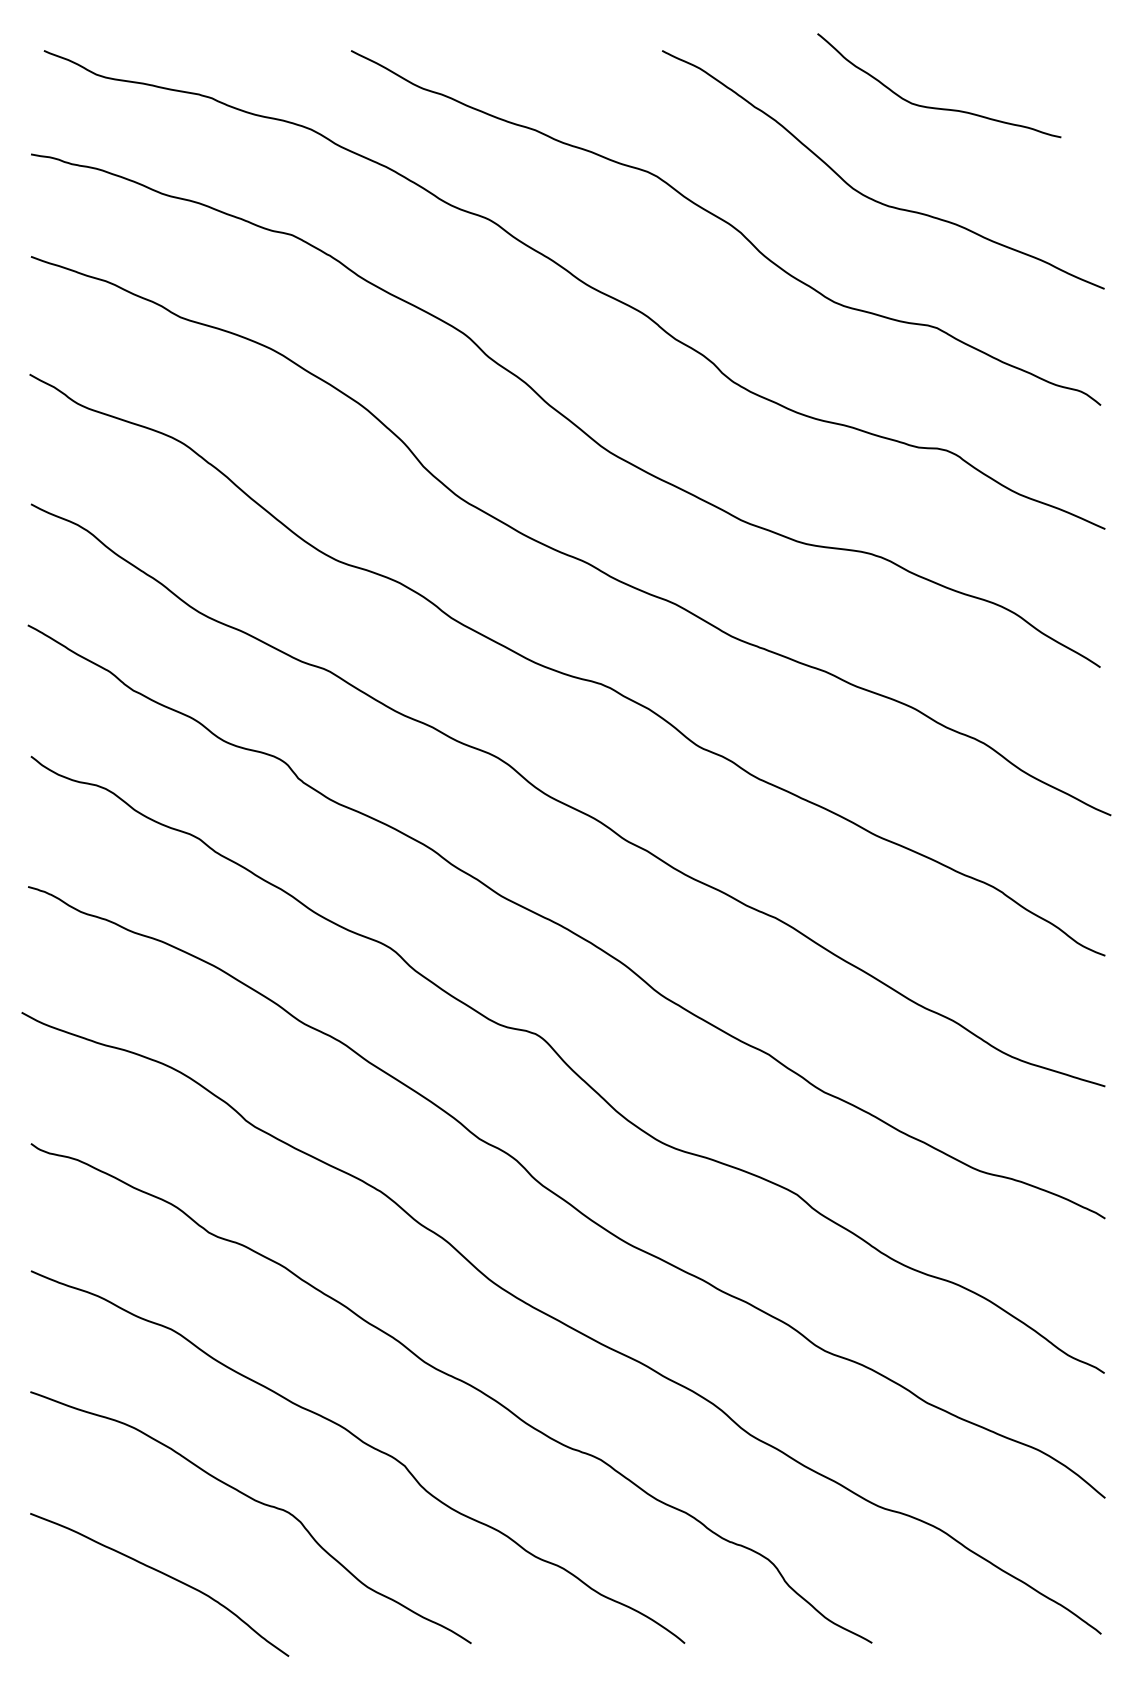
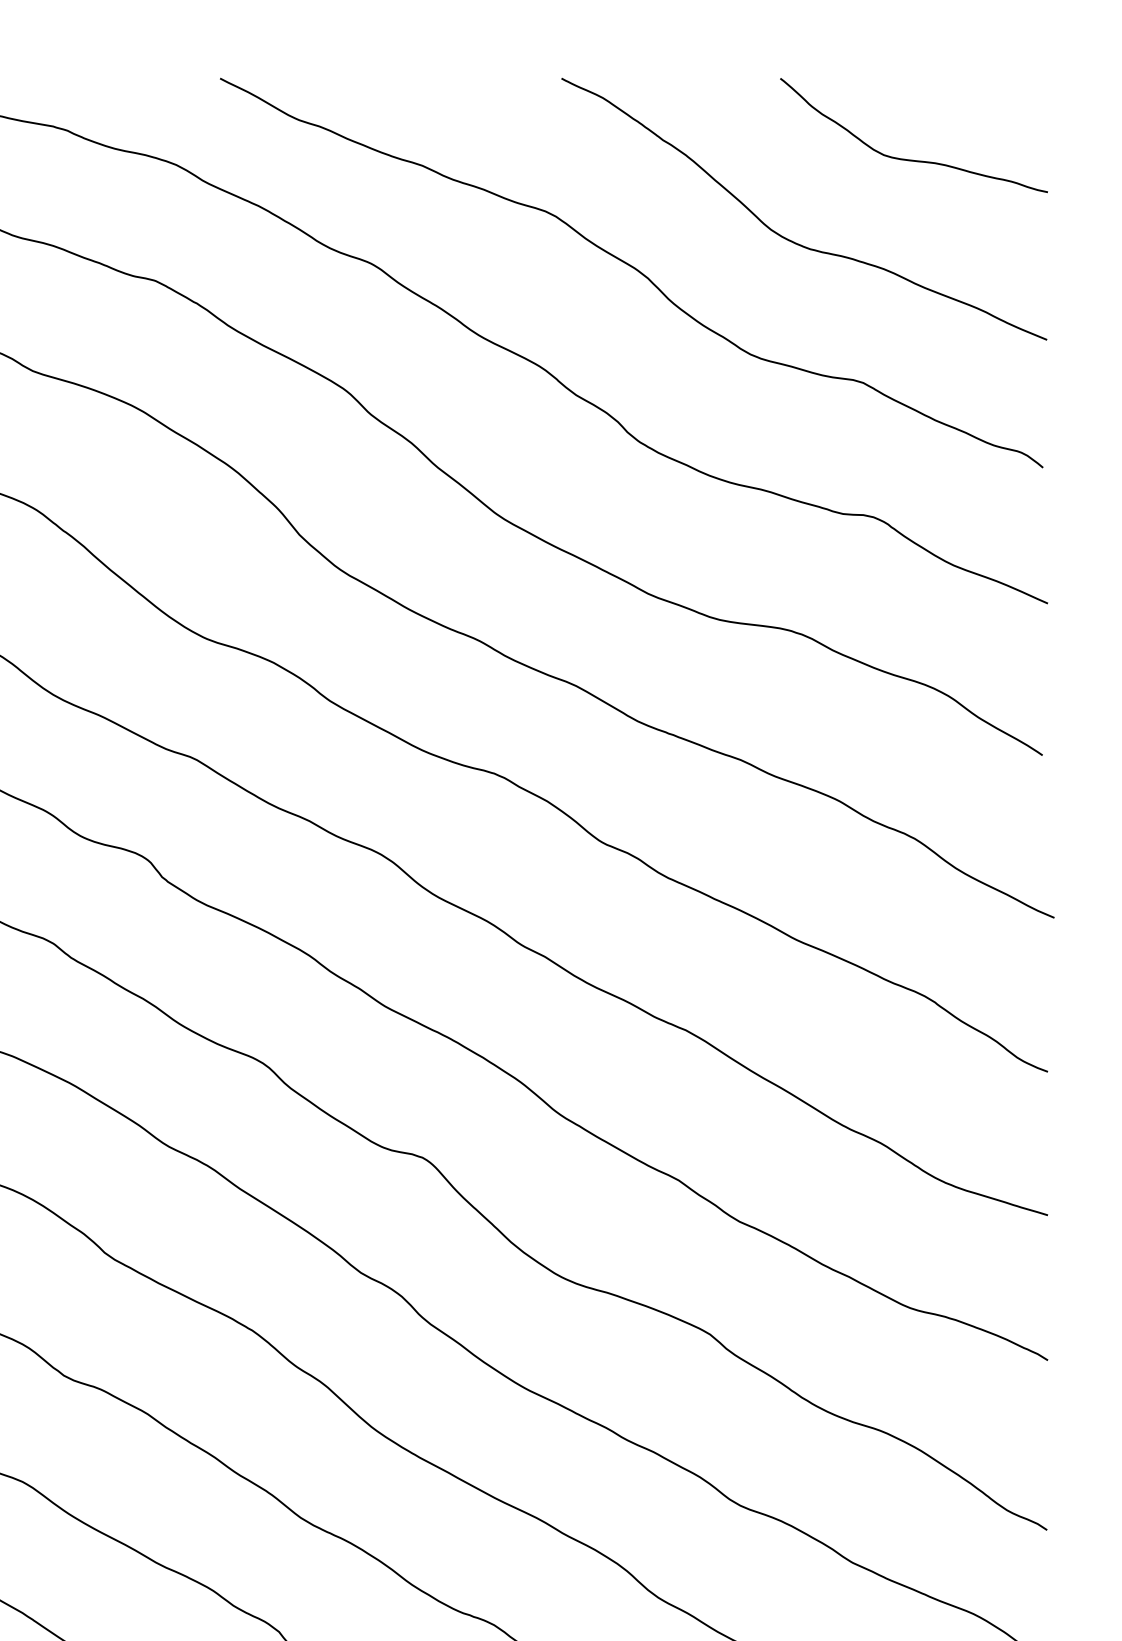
curve: (938, 107) -> (913, 159), moved

